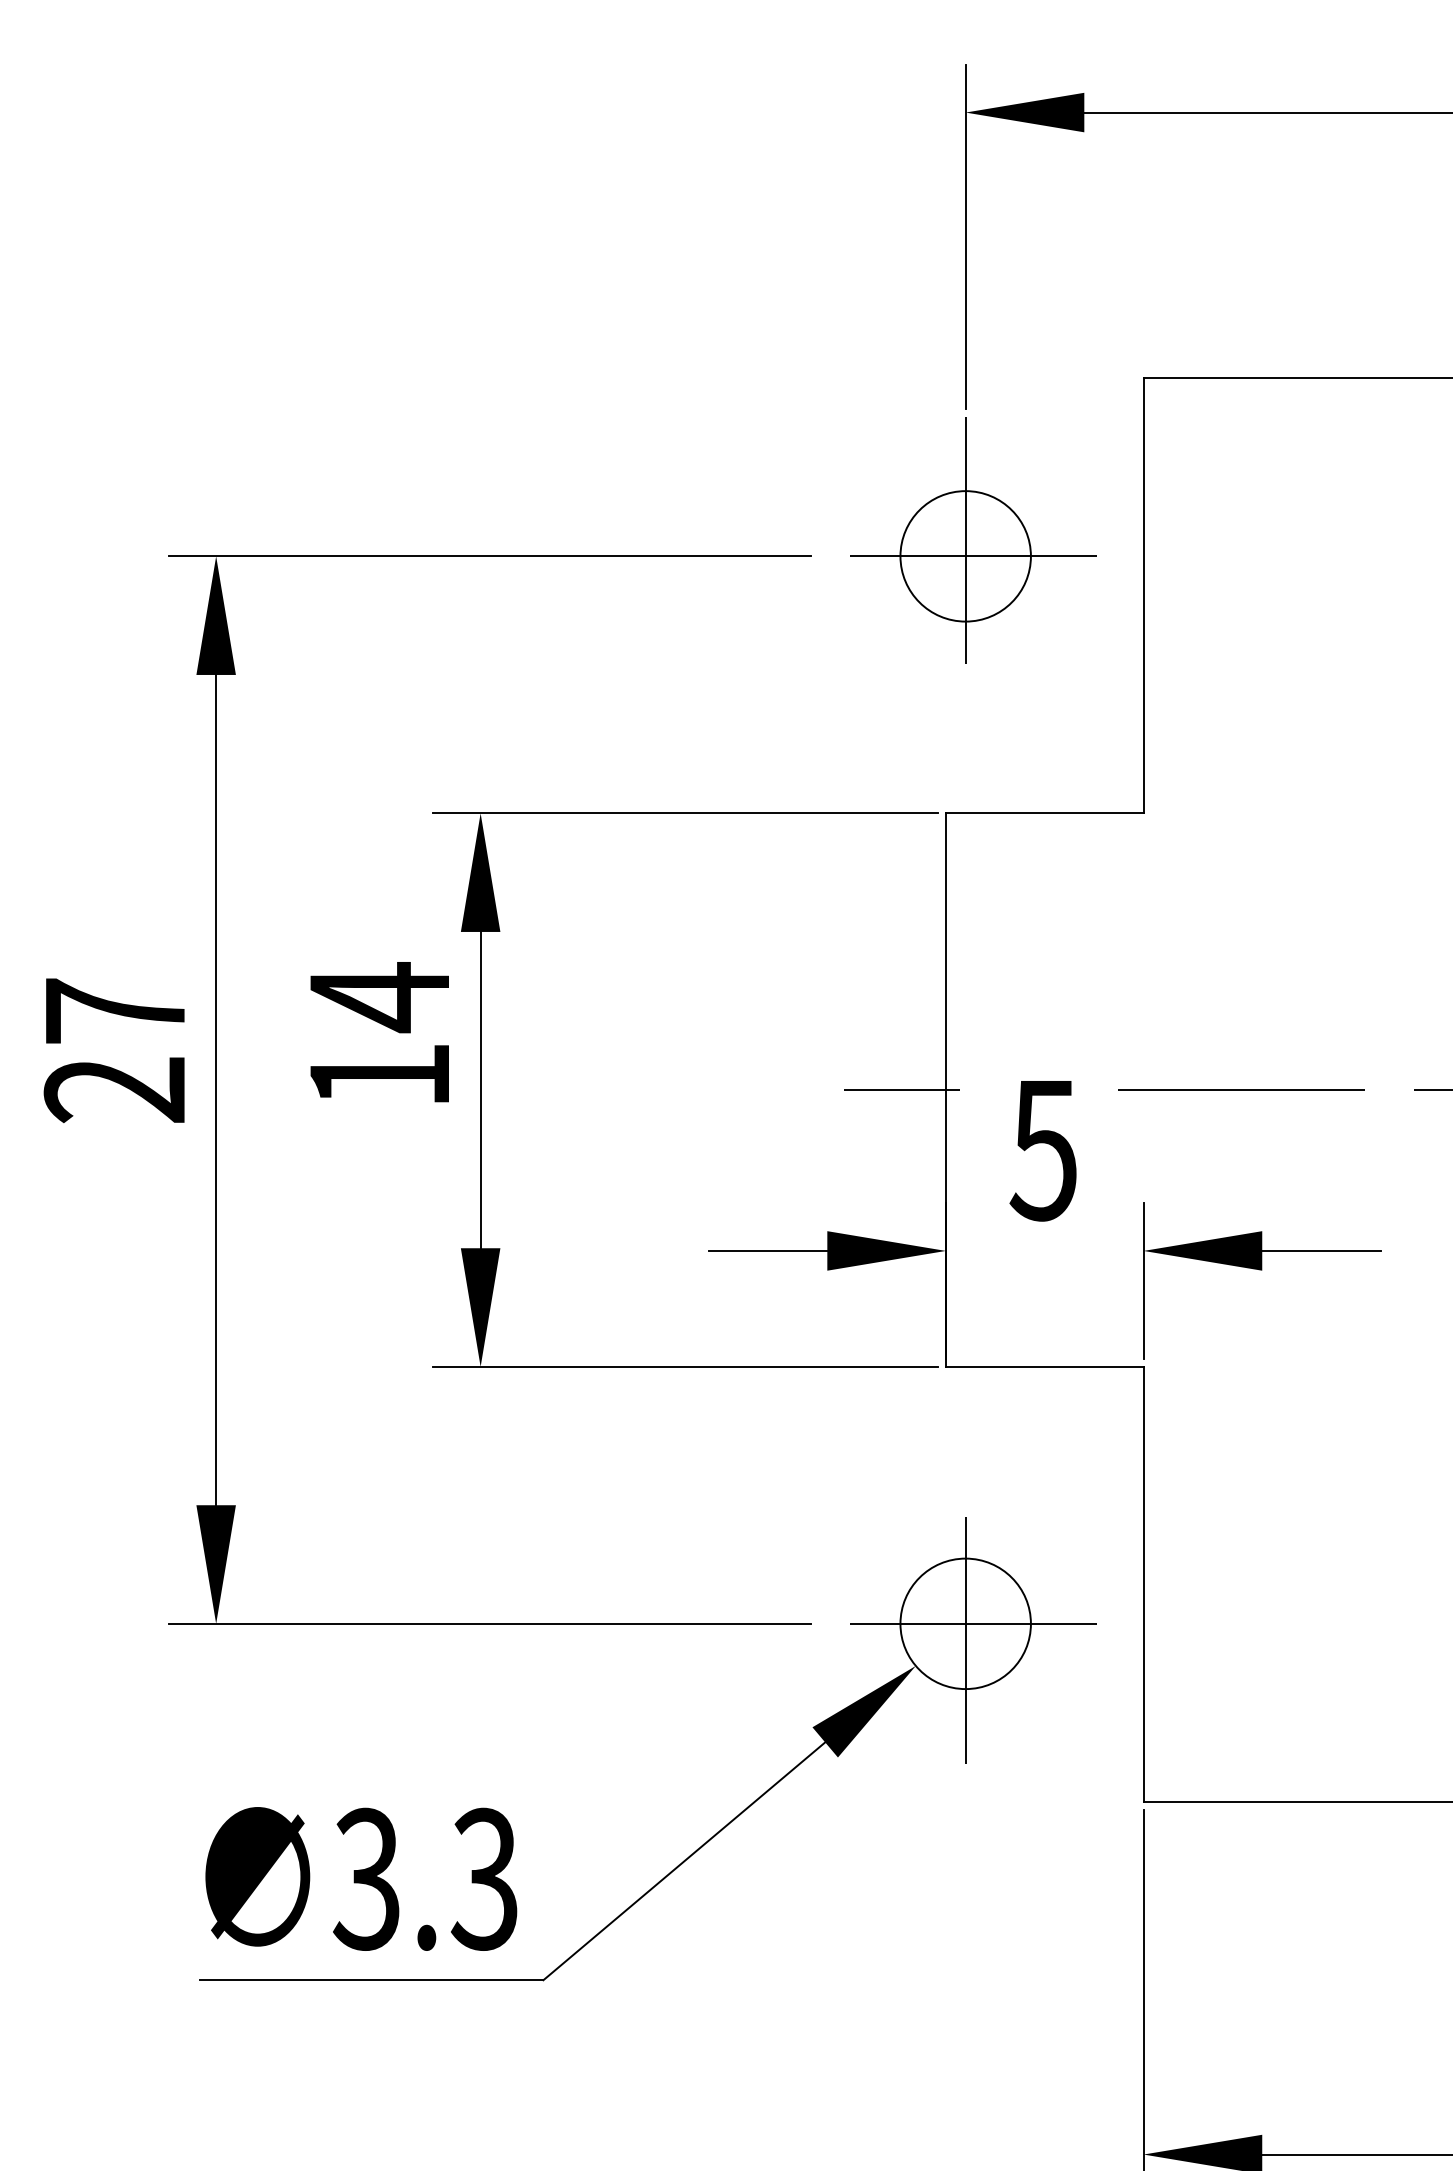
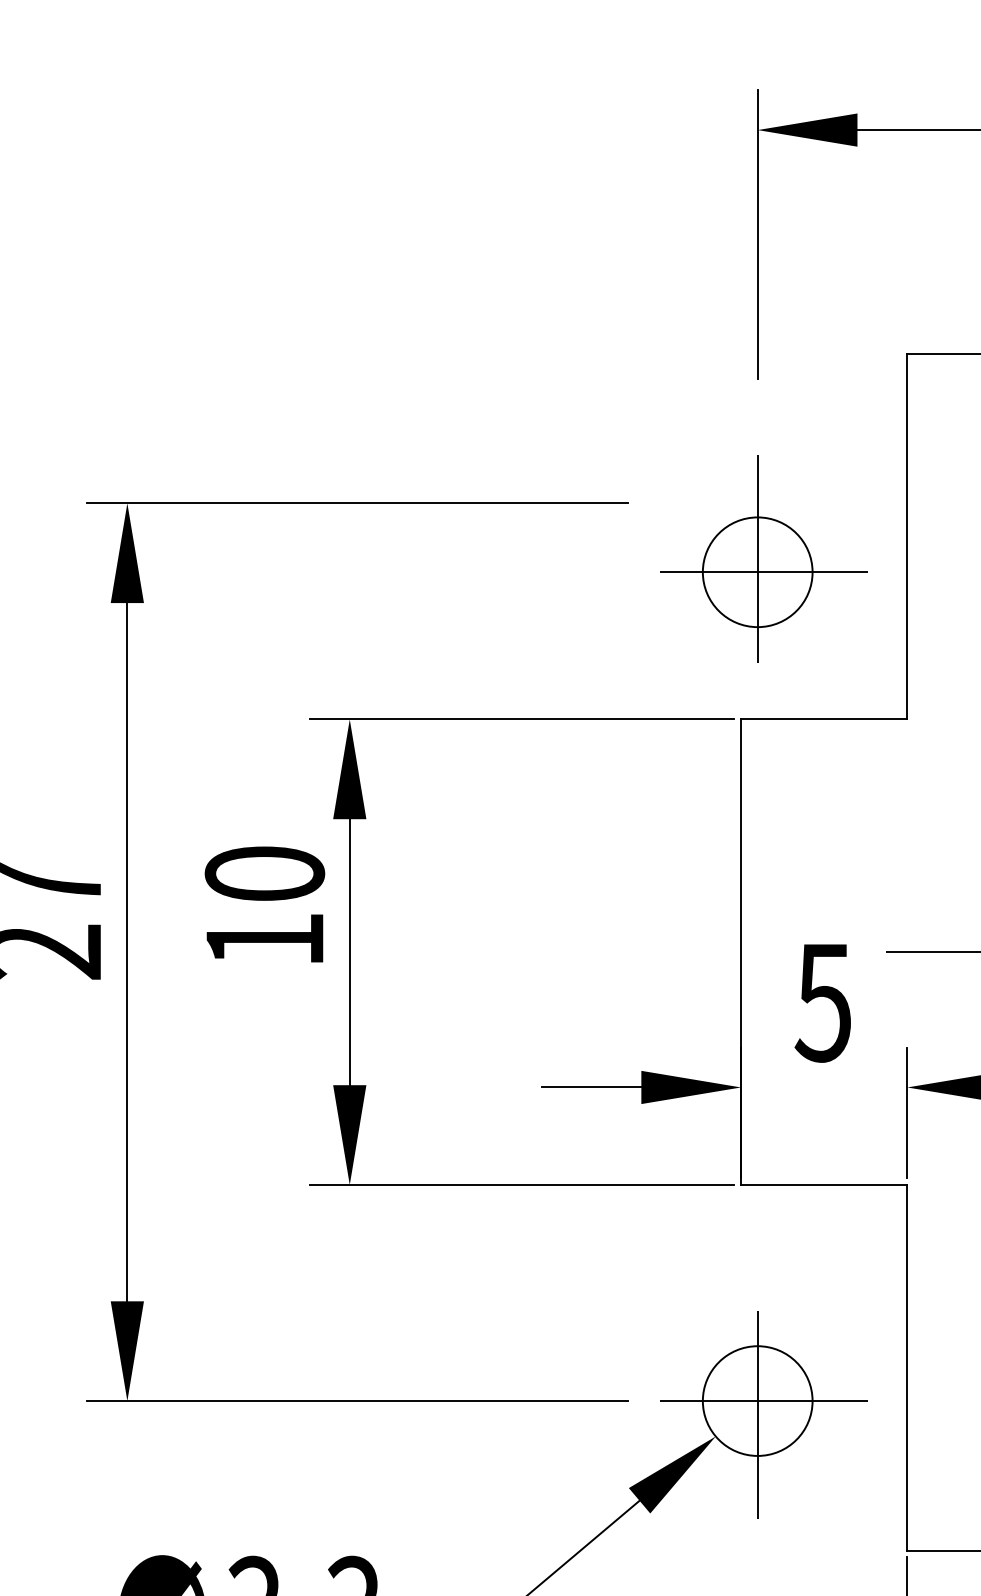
part: (973, 540) -> (764, 558), moved
text: (379, 997) -> (264, 874), 14 -> 10
line: (901, 1090) -> (703, 952), removed

